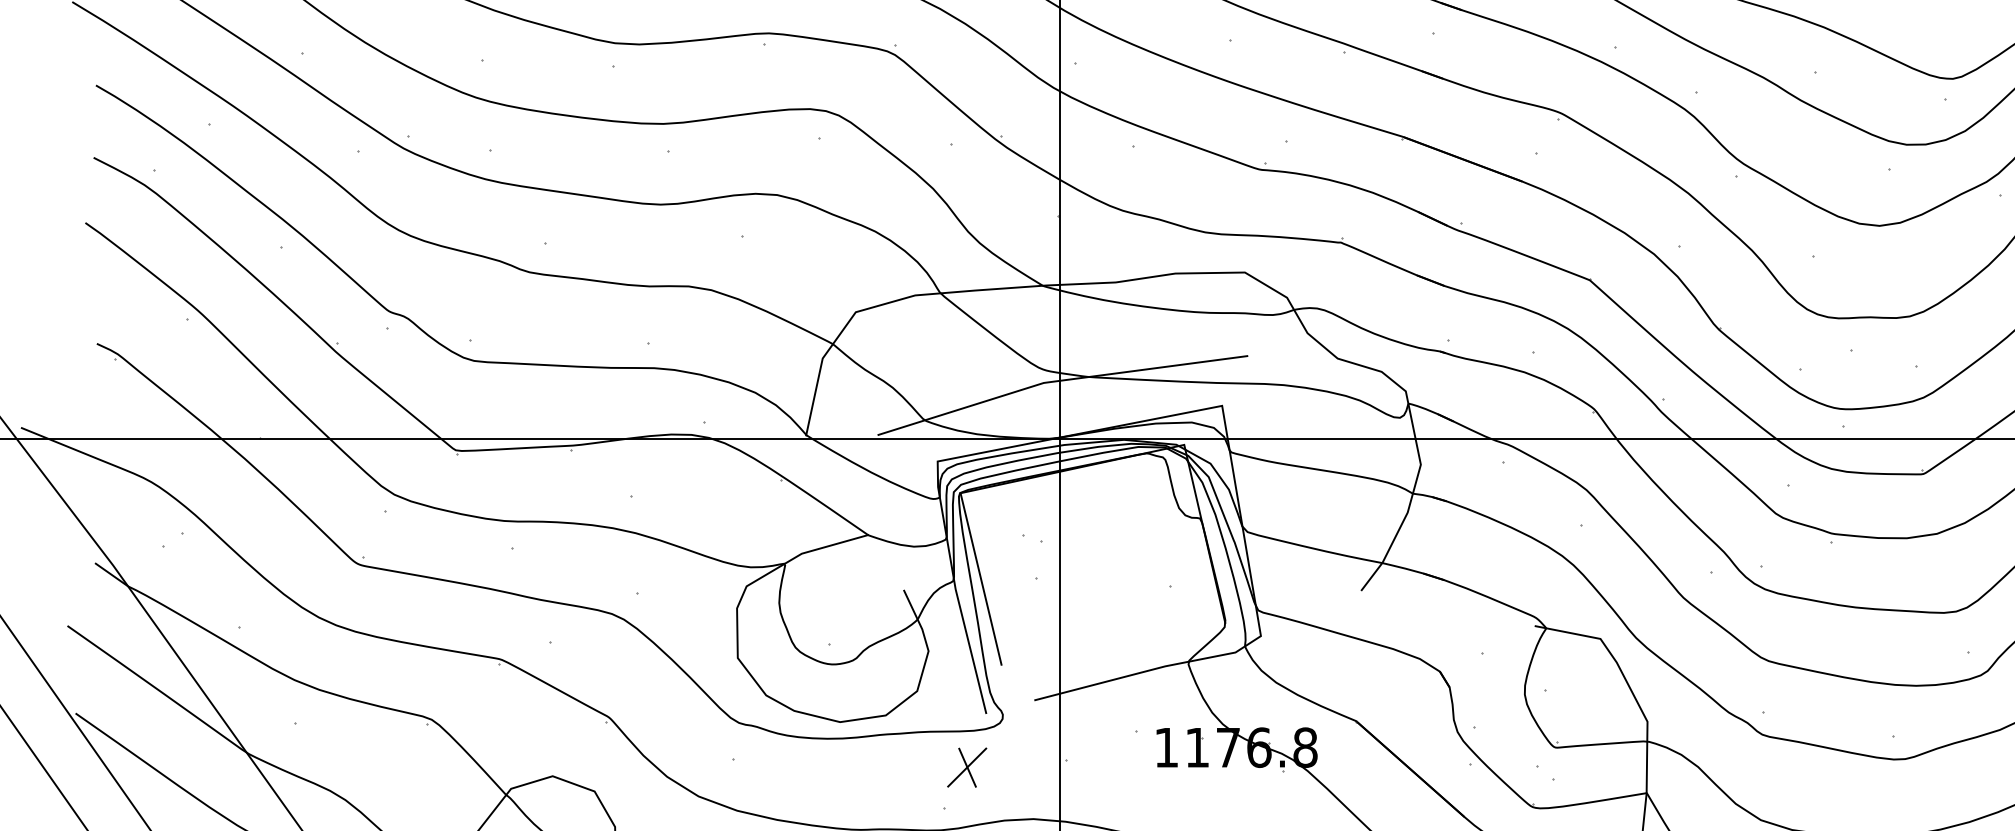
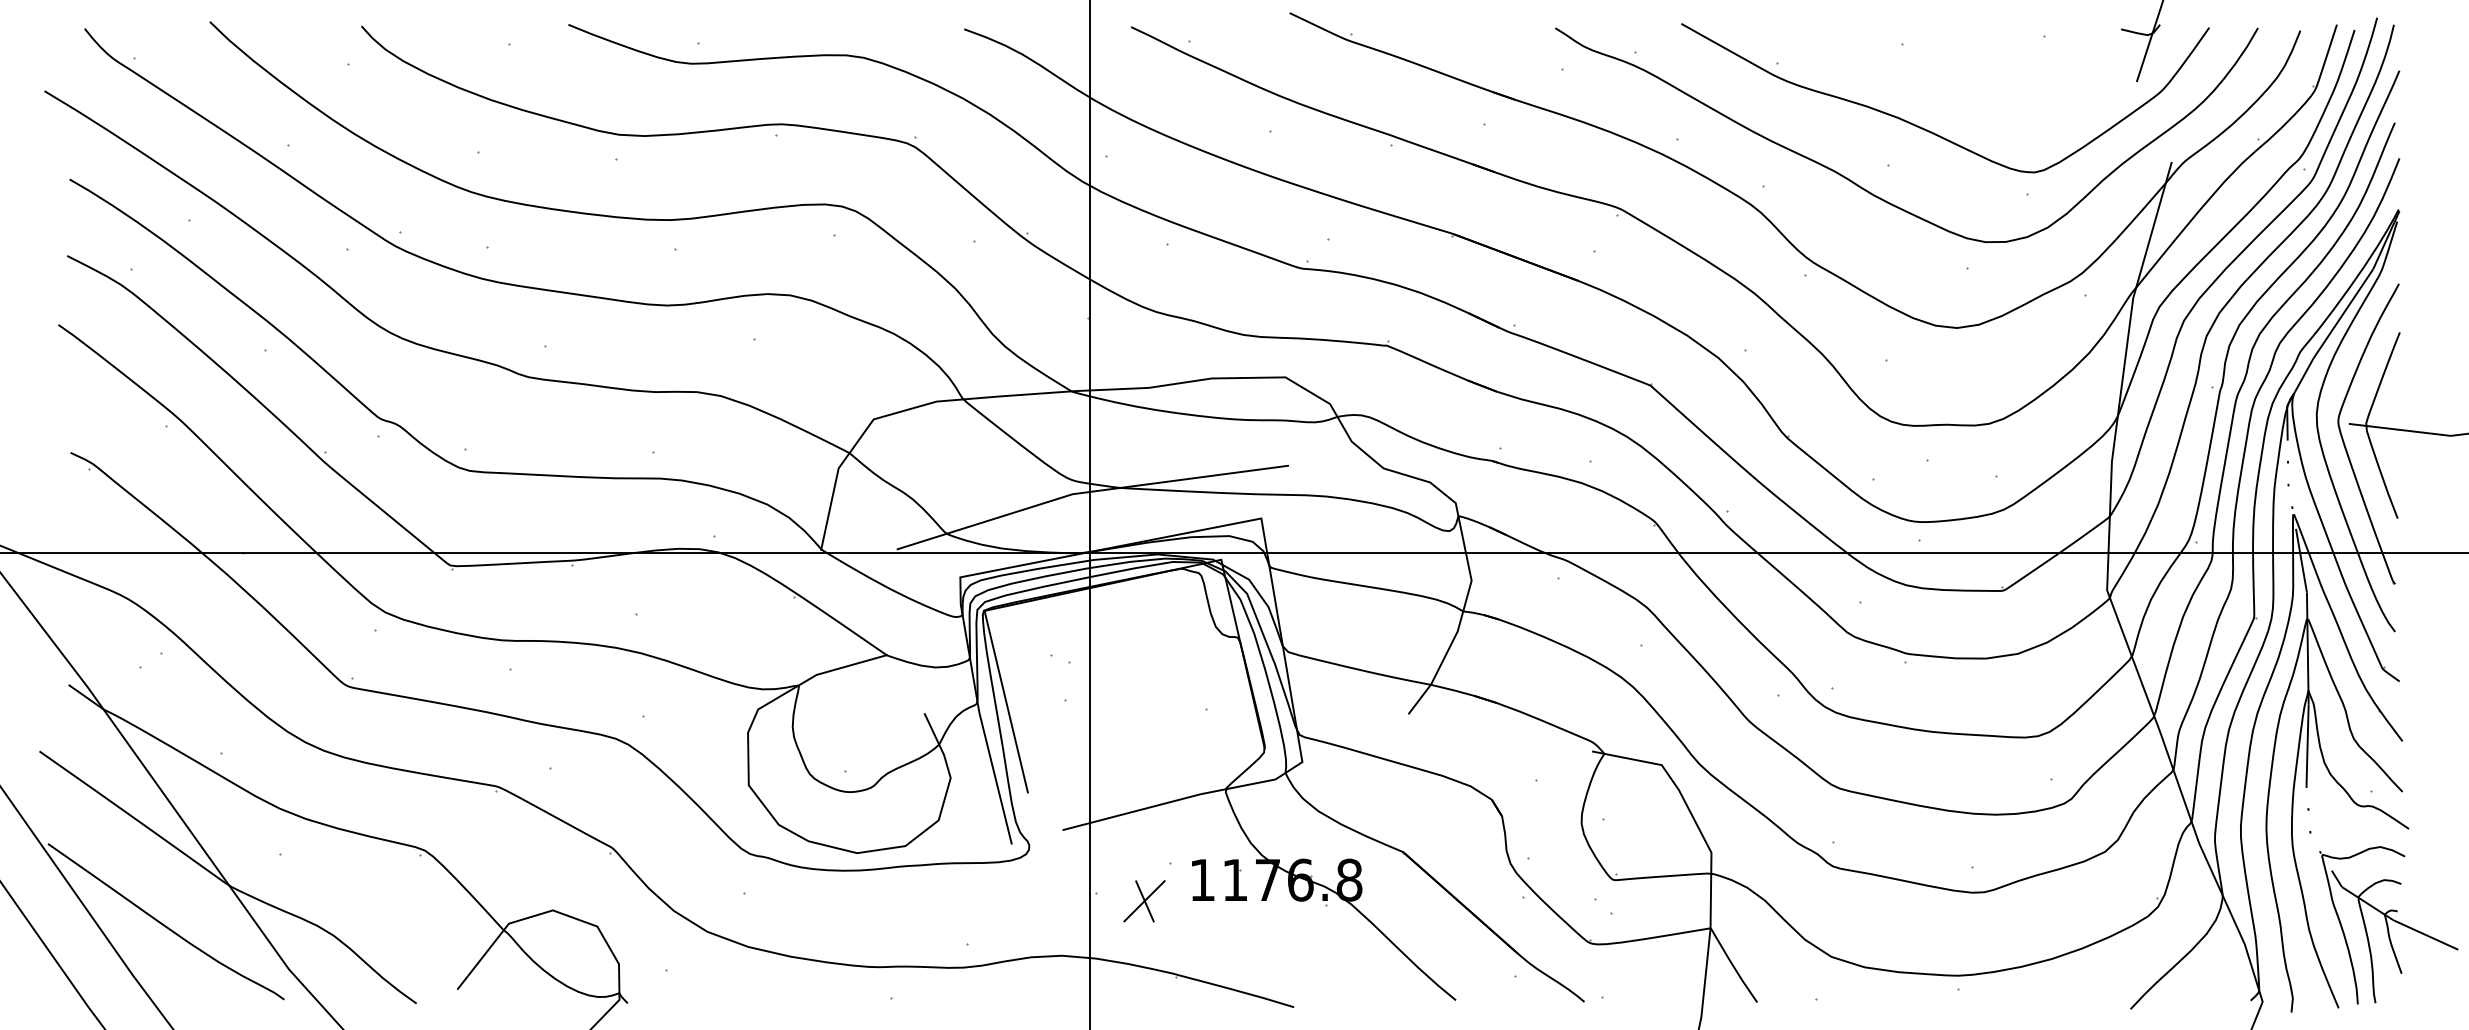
part: (967, 767) -> (1144, 901), moved

